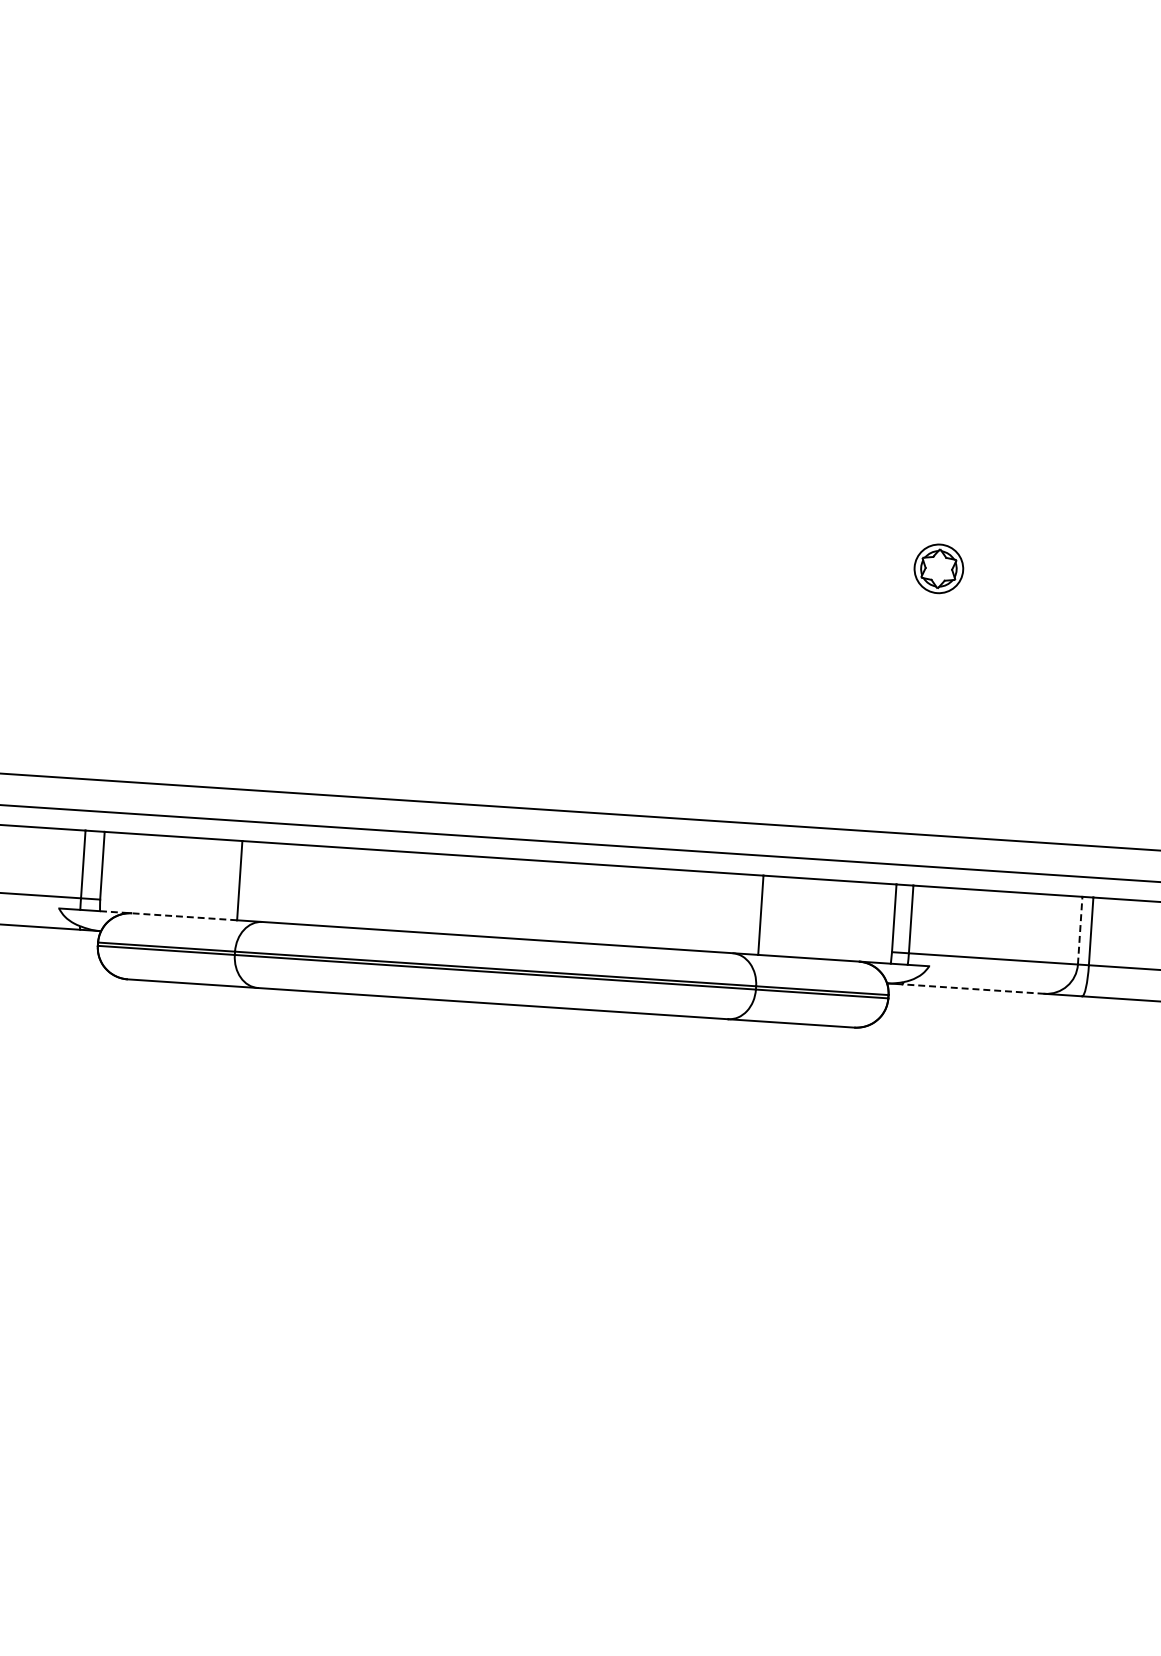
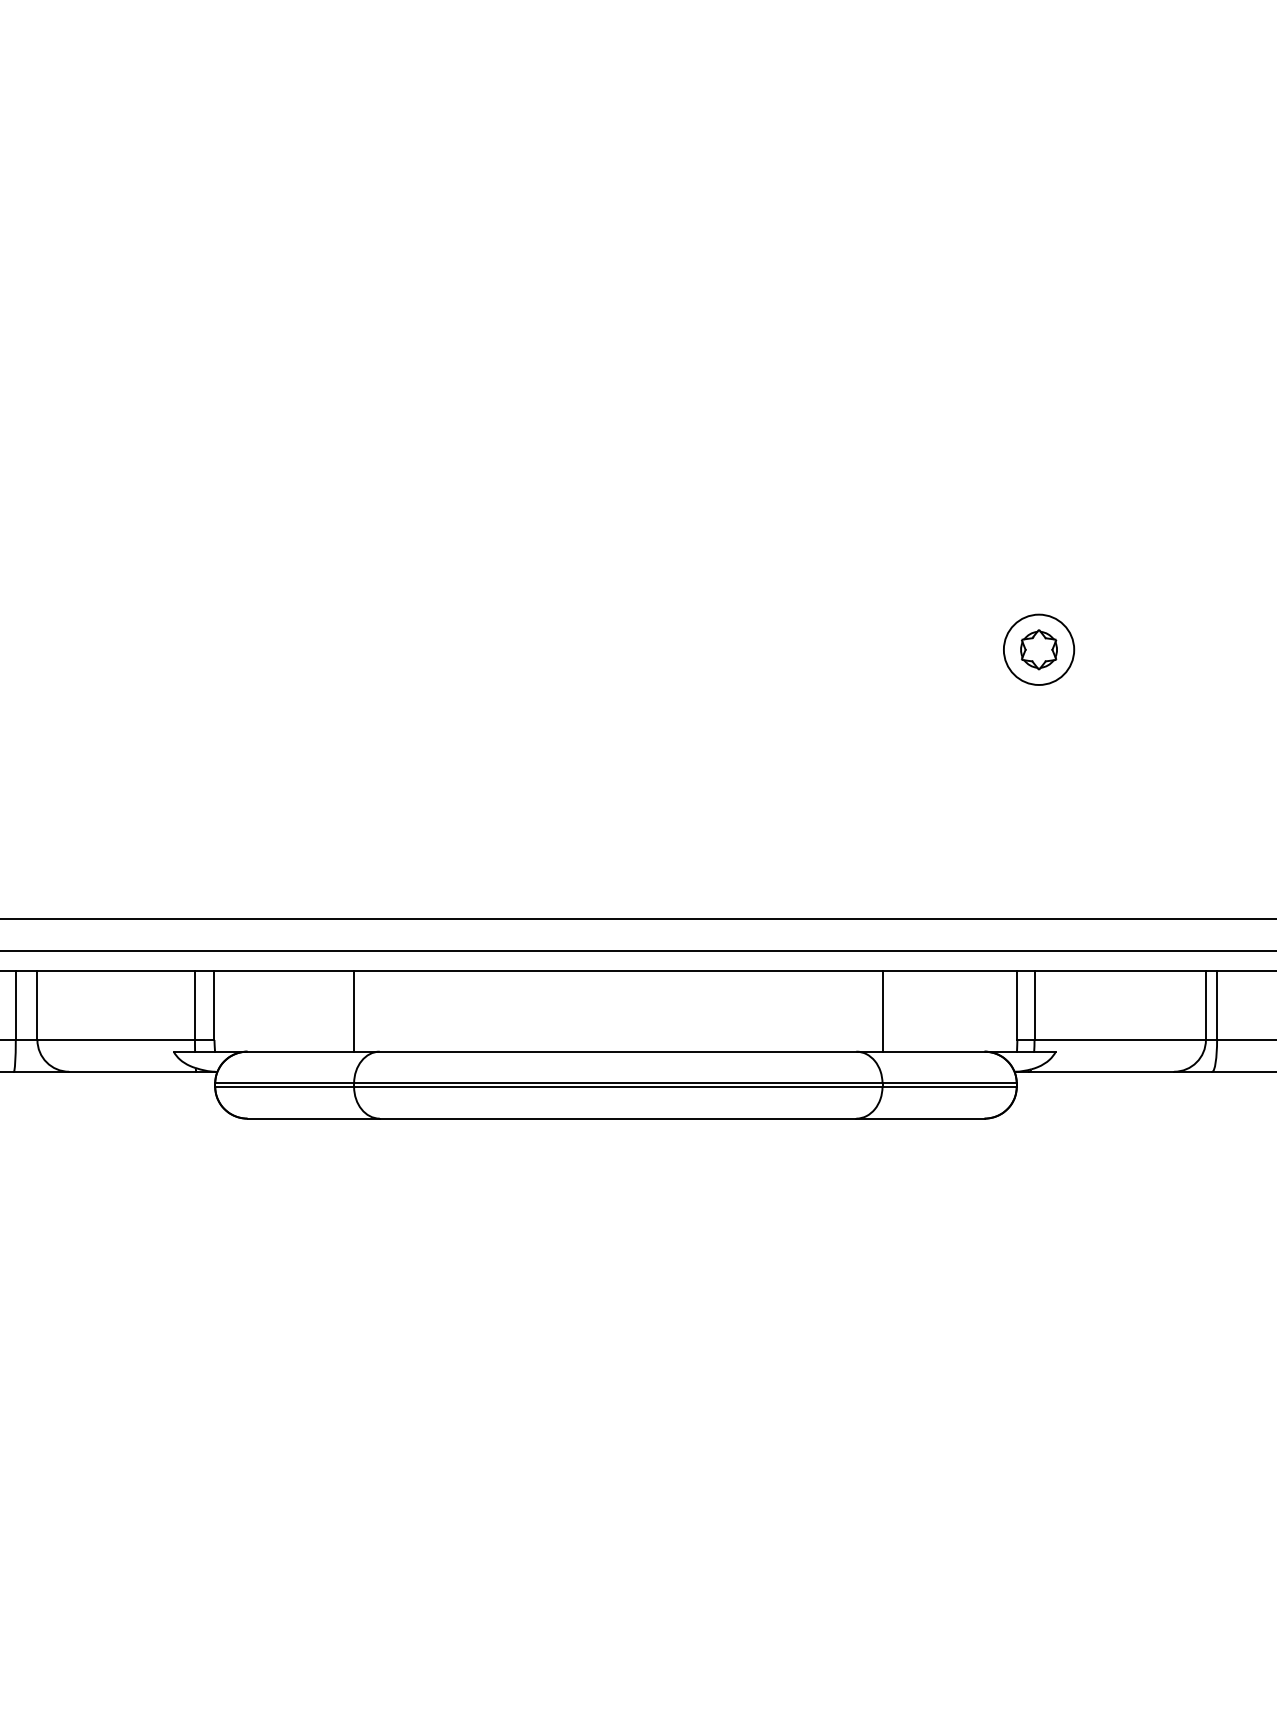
circle: (938, 568) -> (1038, 649), size x1.43
line: (168, 915) -> (284, 1051), dashed -> solid
line: (1079, 930) -> (1205, 1005), dashed -> solid
line: (972, 988) -> (1101, 1071), dashed -> solid

